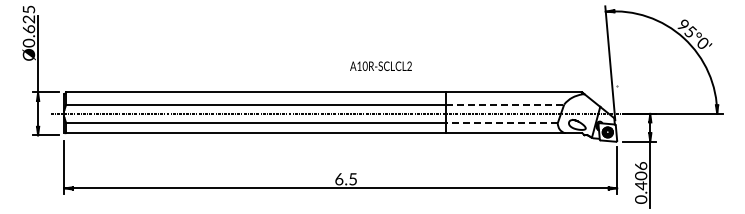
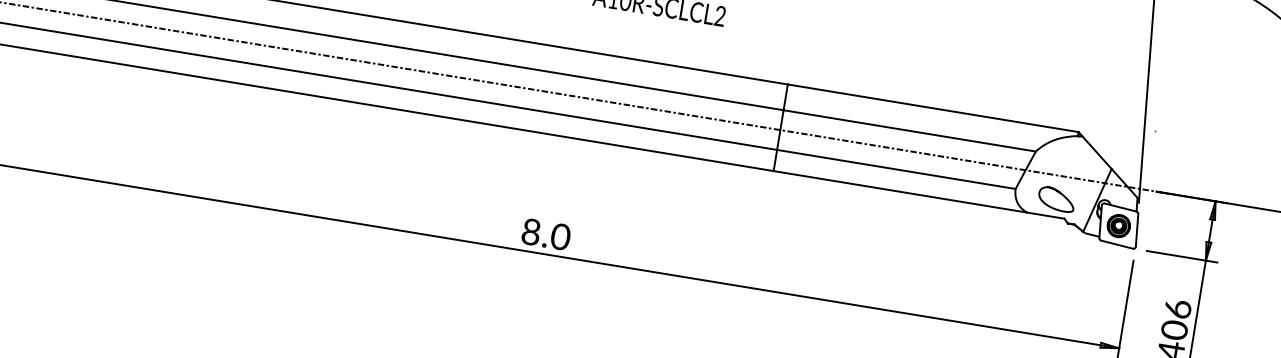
line: (505, 104) -> (910, 130), dashed -> solid
line: (501, 123) -> (895, 169), dashed -> solid
text: (346, 179) -> (546, 235), 6.5 -> 8.0

